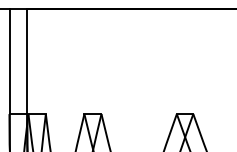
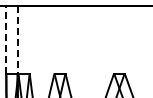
line: (9, 61) -> (6, 39), solid -> dashed
line: (26, 61) -> (17, 39), solid -> dashed

